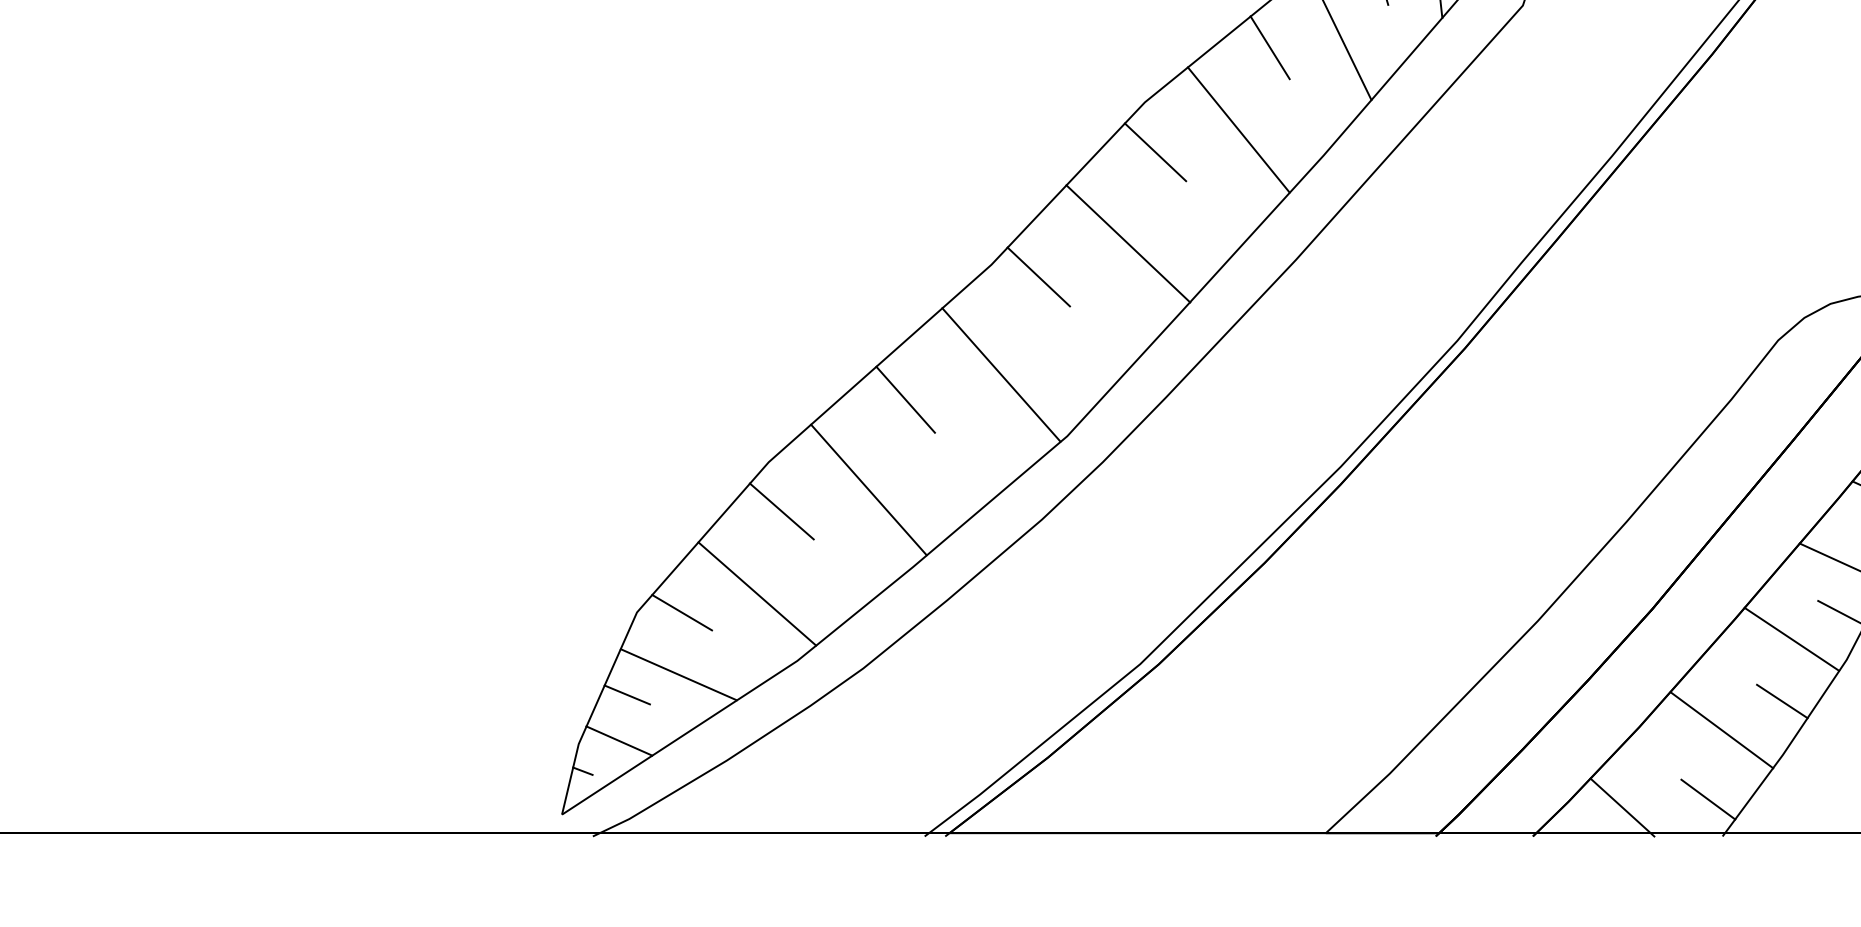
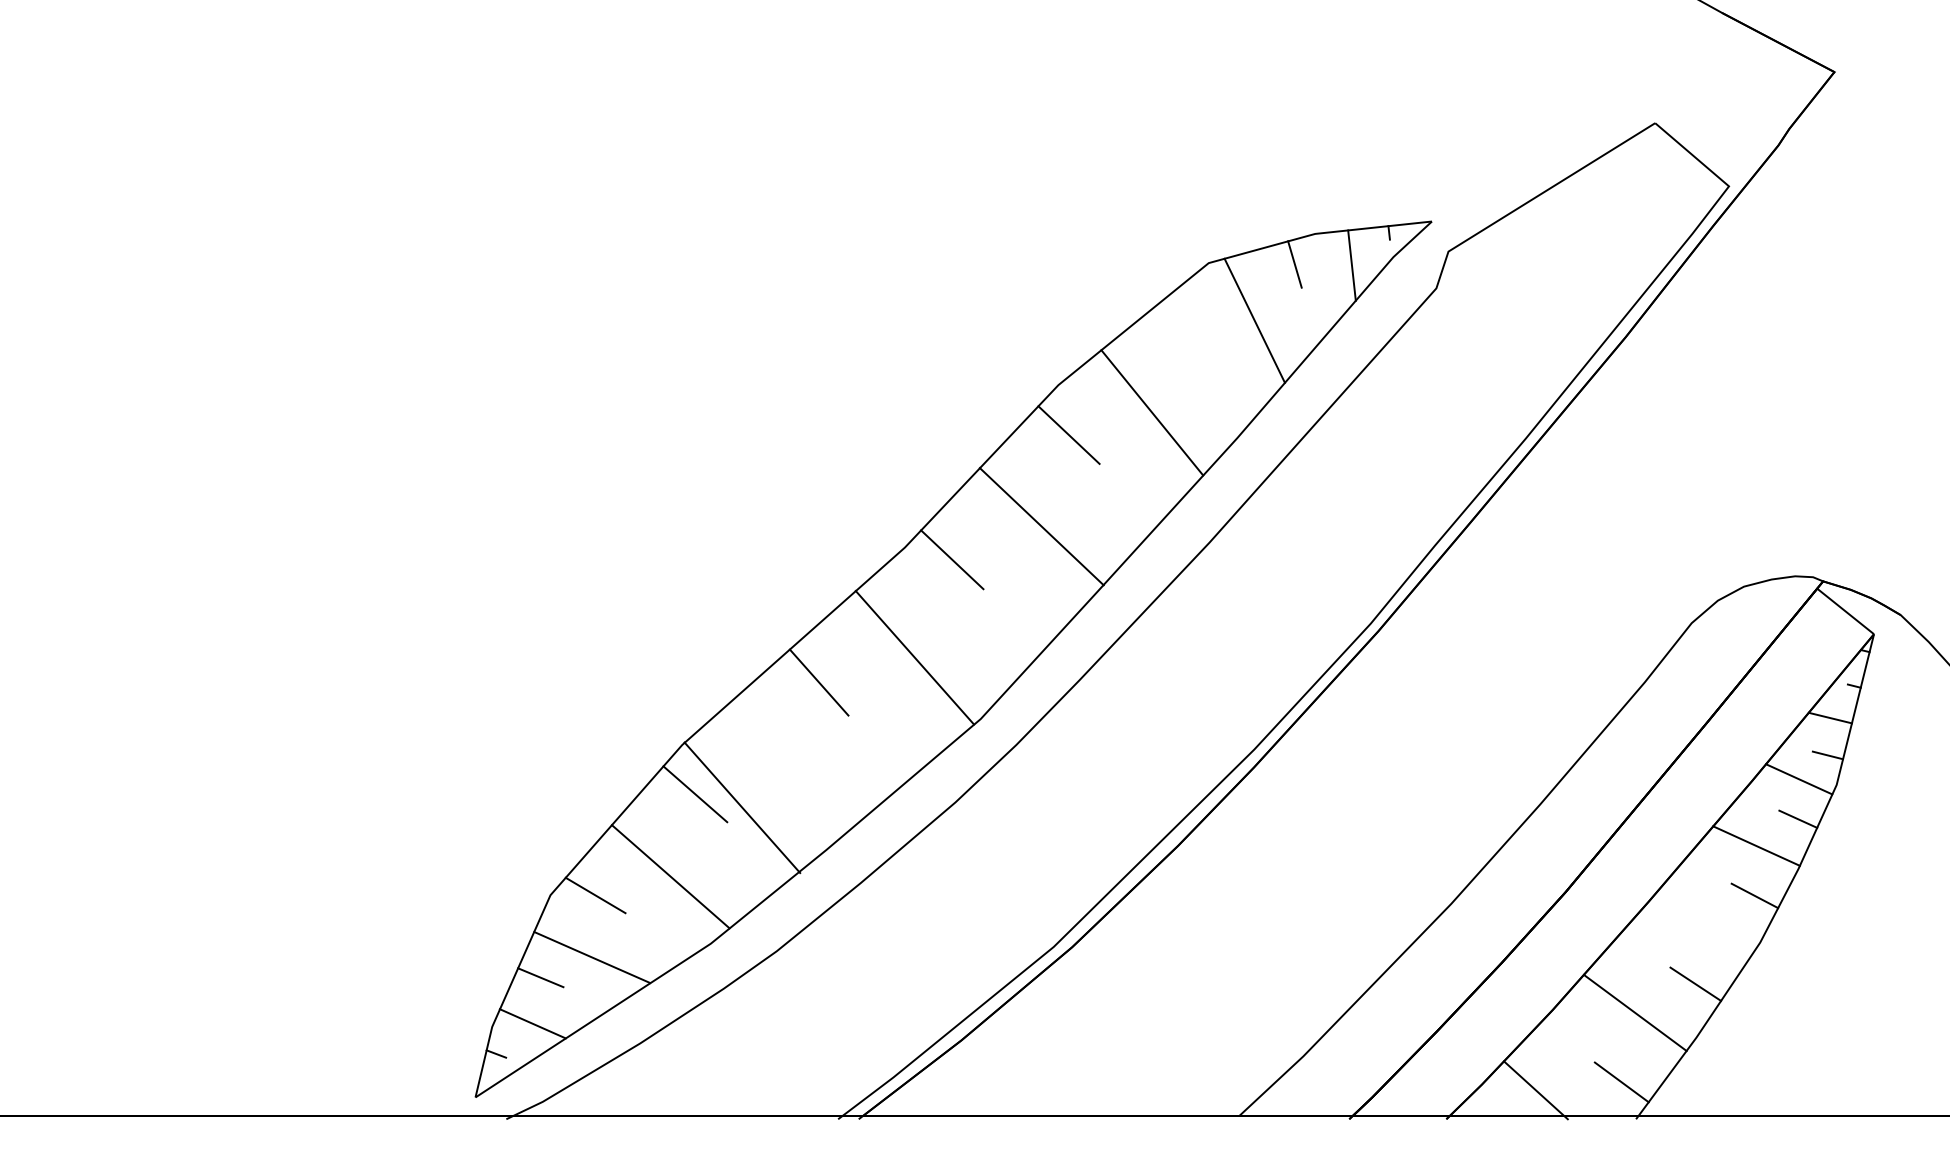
line: (1270, 47) -> (1183, 330), removed
line: (869, 489) -> (742, 807), moved
line: (1792, 638) -> (1705, 921), removed

